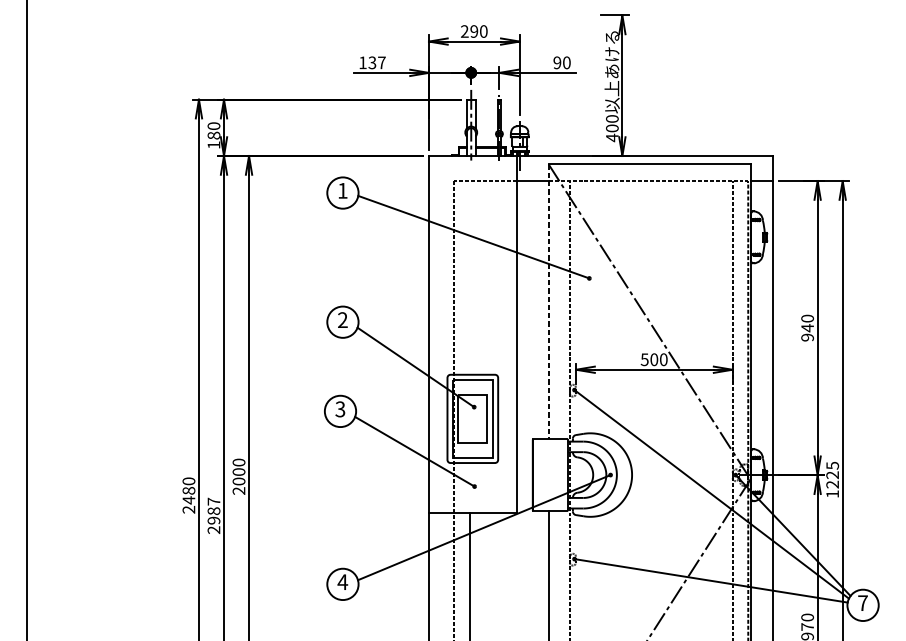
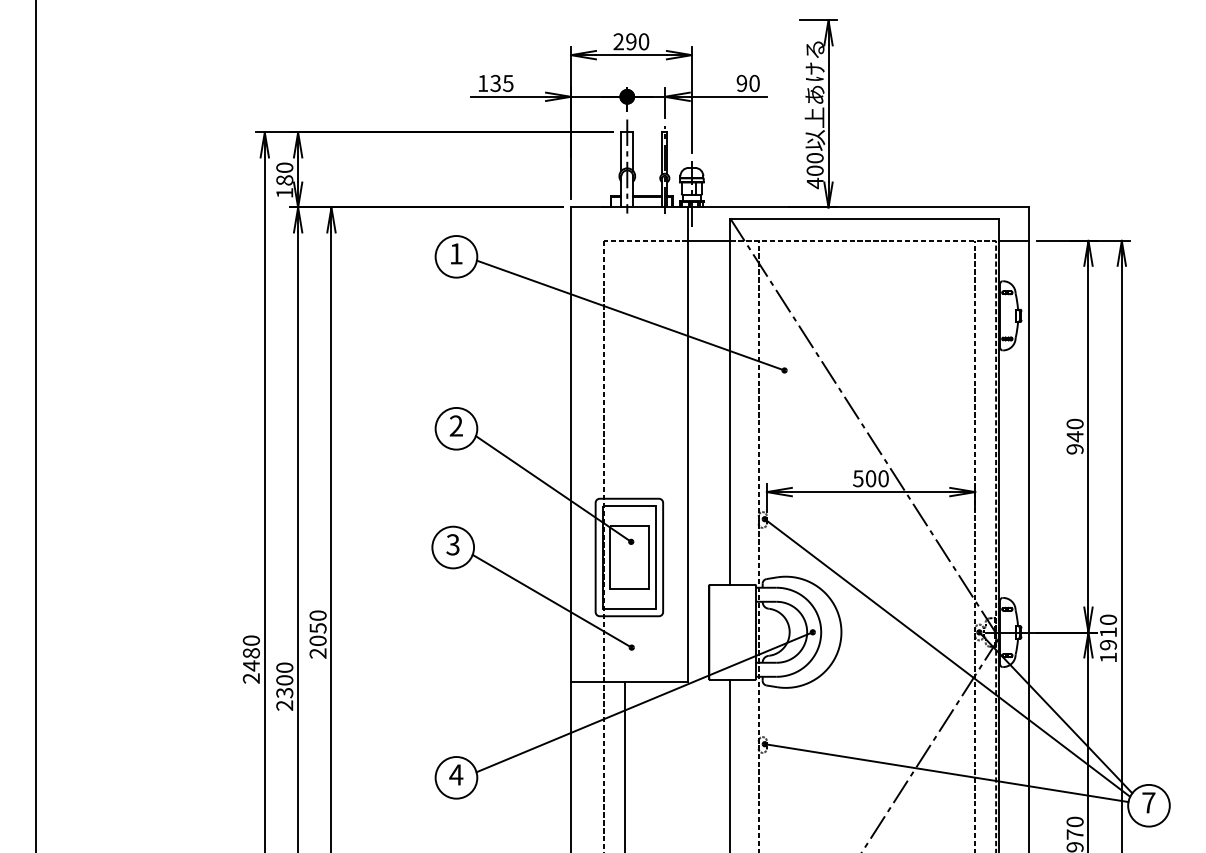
text: (382, 62) -> (508, 83), 137 -> 135
line: (548, 302) -> (730, 402), dashed -> solid
text: (238, 472) -> (317, 628), 2000 -> 2050
text: (831, 475) -> (1107, 632), 1225 -> 1910
text: (213, 511) -> (284, 680), 2987 -> 2300

